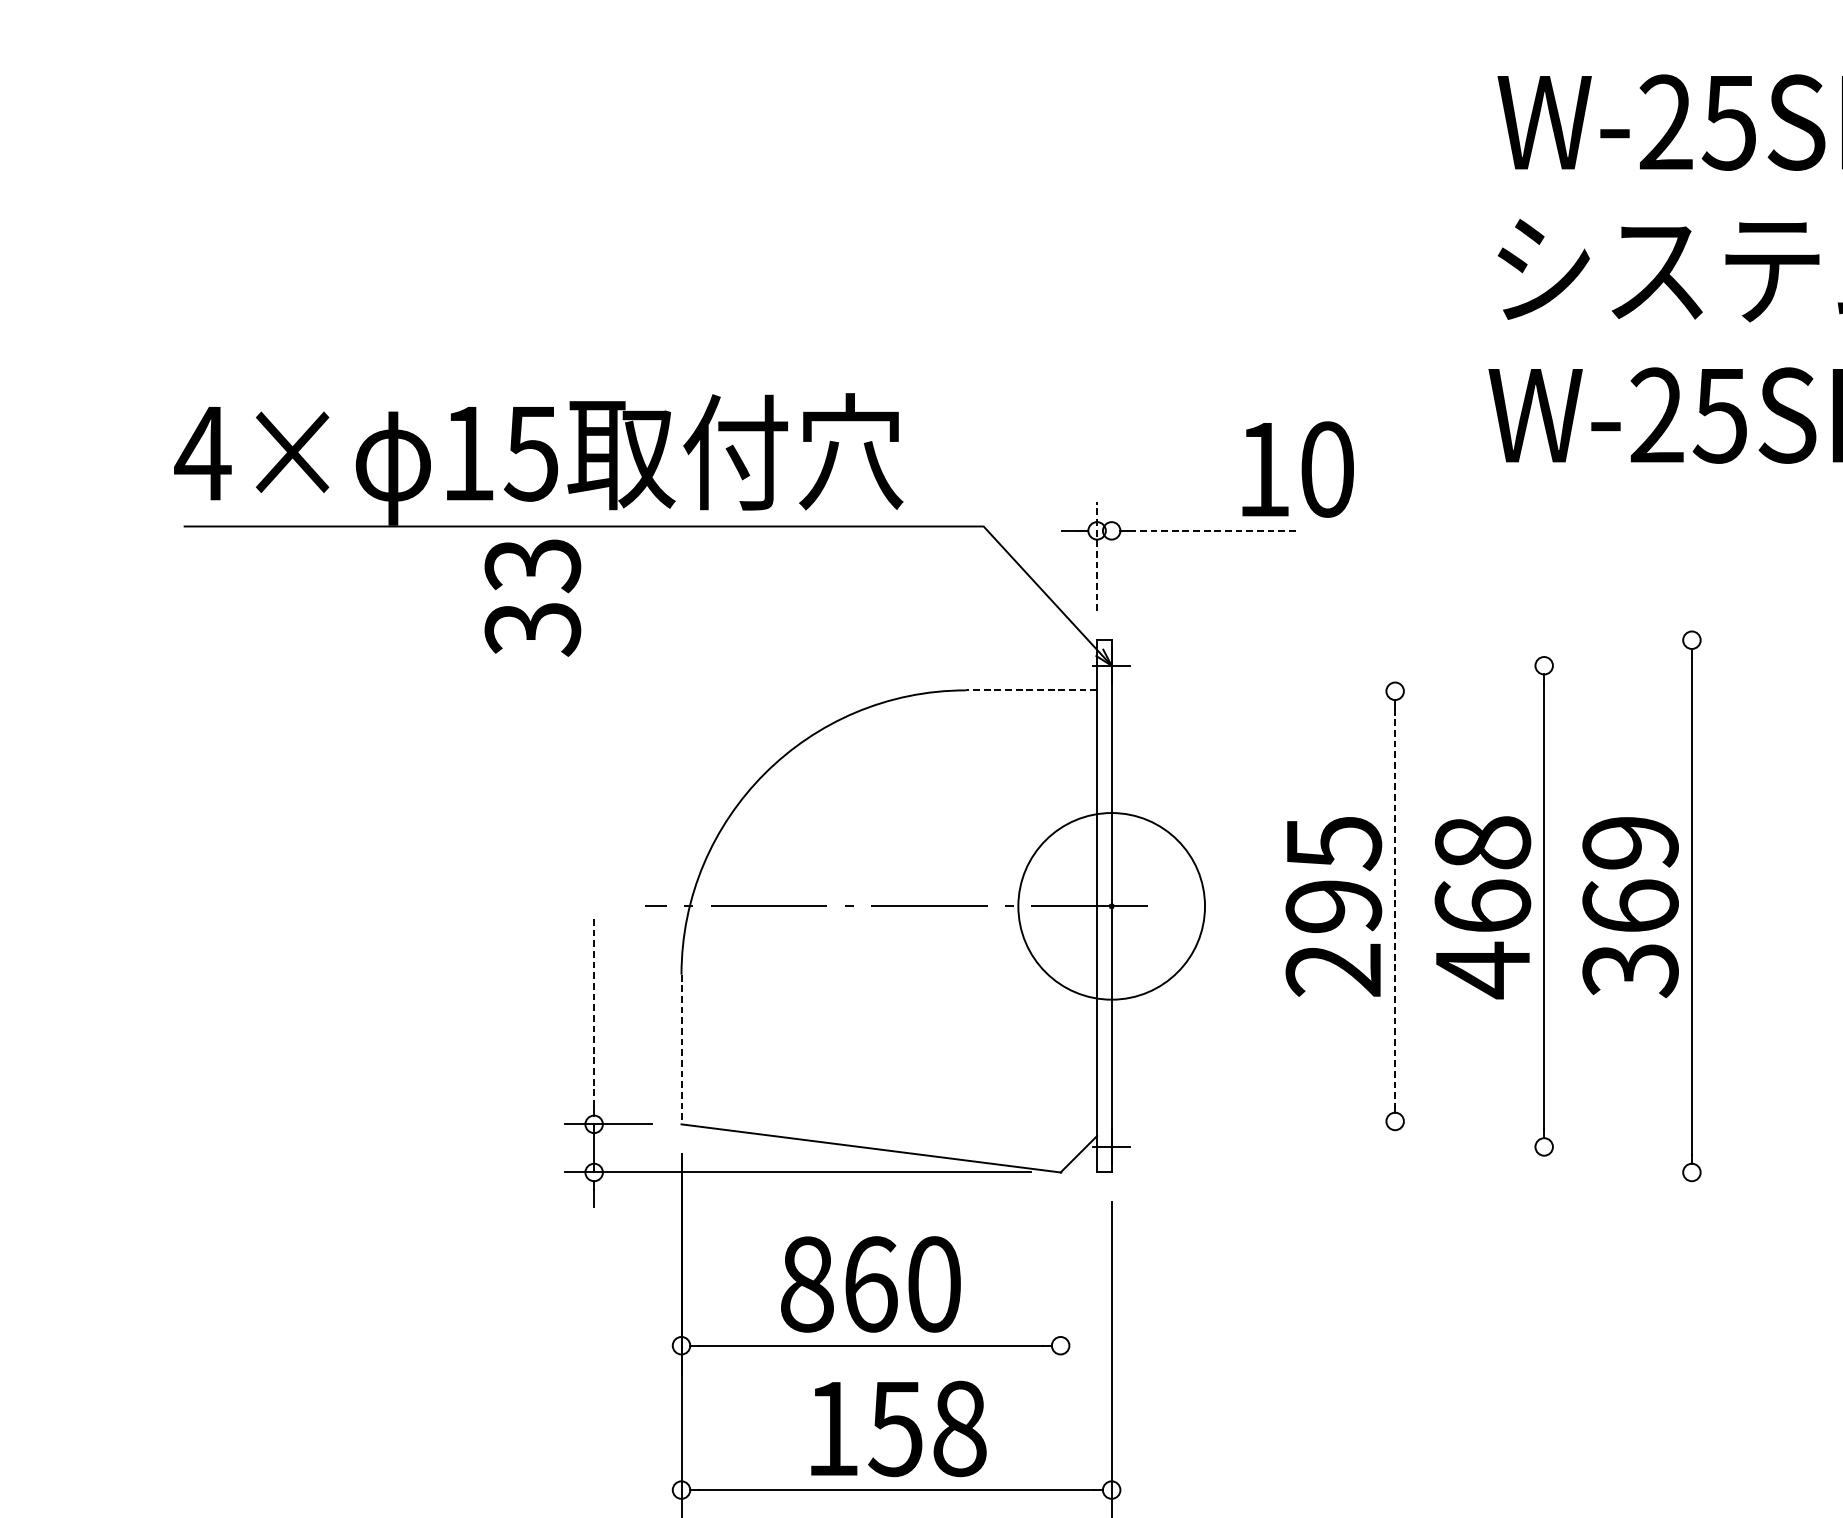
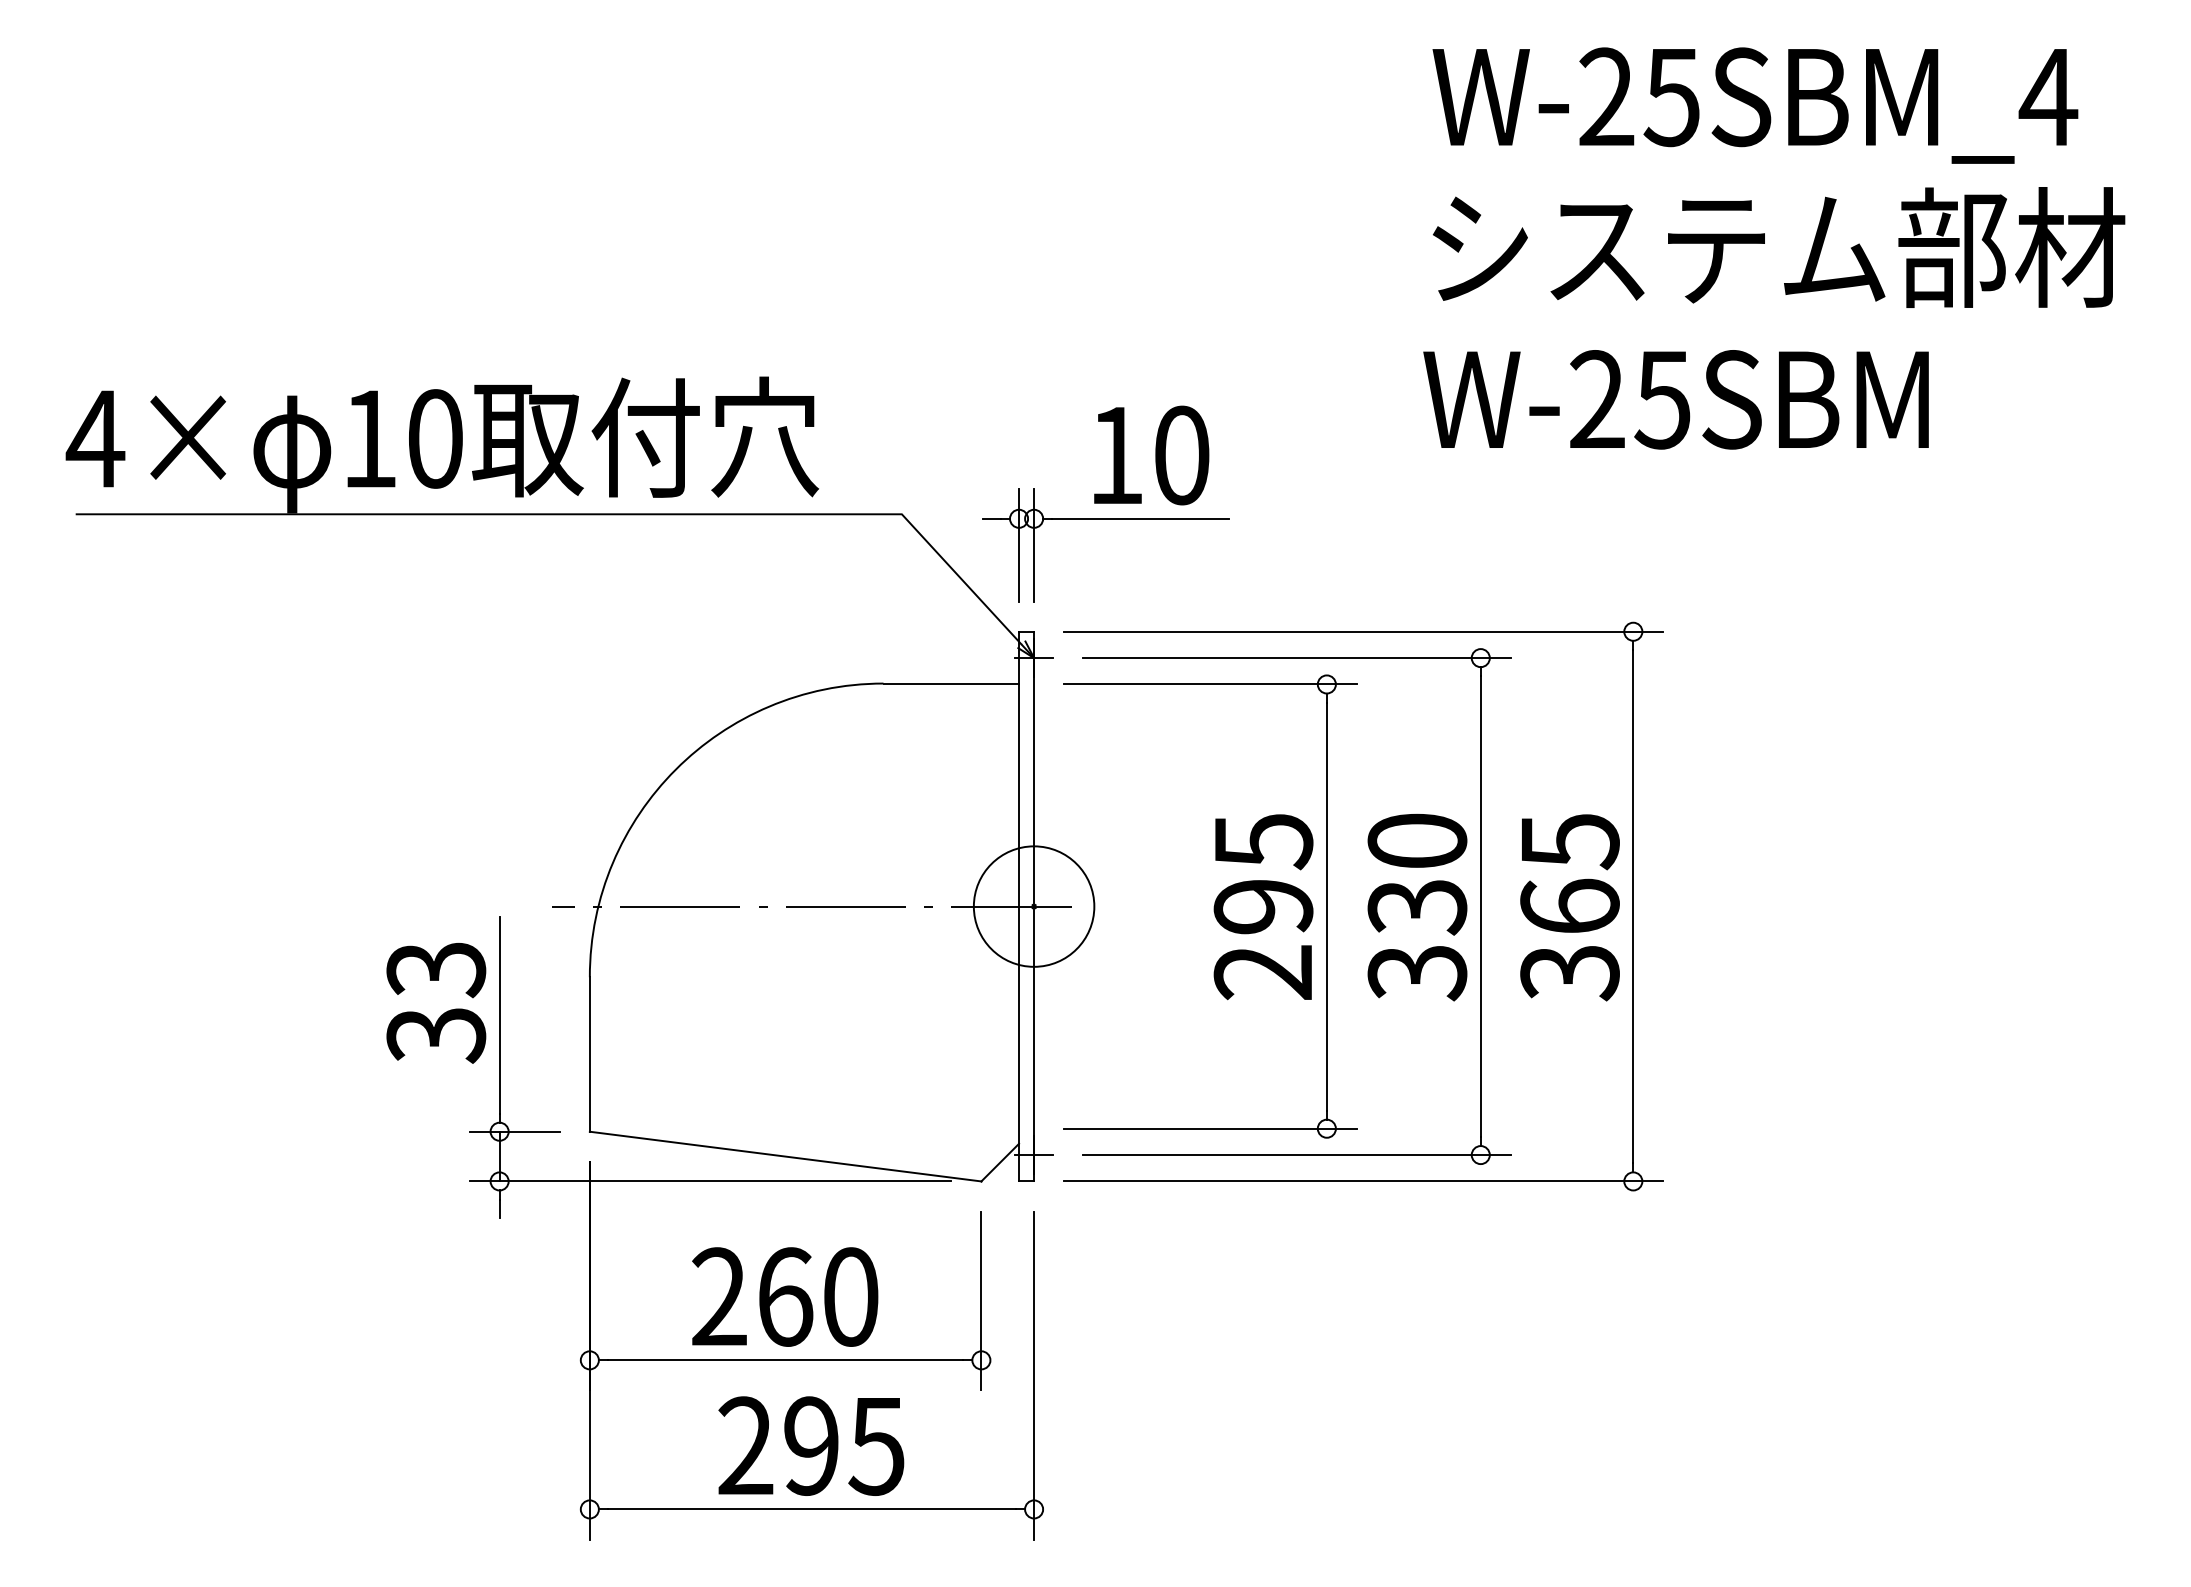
text: (531, 453) -> (434, 438), 15 -> 10
text: (1297, 469) -> (1151, 455), moved
line: (1214, 530) -> (1140, 518), dashed -> solid
line: (1097, 555) -> (1019, 544), dashed -> solid
line: (1112, 555) -> (1034, 544), added
text: (533, 598) -> (436, 1003), moved
line: (1430, 639) -> (1363, 631), added
line: (1365, 666) -> (1296, 658), added
line: (1031, 690) -> (951, 683), dashed -> solid
line: (1282, 691) -> (1210, 684), added
text: (1630, 844) -> (1569, 842), 369 -> 365
circle: (1111, 906) -> (1033, 906), size x0.62
line: (1394, 907) -> (1326, 907), dashed -> solid
text: (1482, 907) -> (1417, 907), 468 -> 330
line: (594, 1011) -> (499, 1015), dashed -> solid
line: (681, 1049) -> (589, 1054), dashed -> solid
line: (1282, 1121) -> (1210, 1128), added
line: (1365, 1147) -> (1296, 1155), added
line: (1430, 1172) -> (1363, 1181), added
text: (807, 1283) -> (719, 1296), 860 -> 260
line: (1060, 1287) -> (981, 1300), added
text: (896, 1428) -> (811, 1445), 158 -> 295

